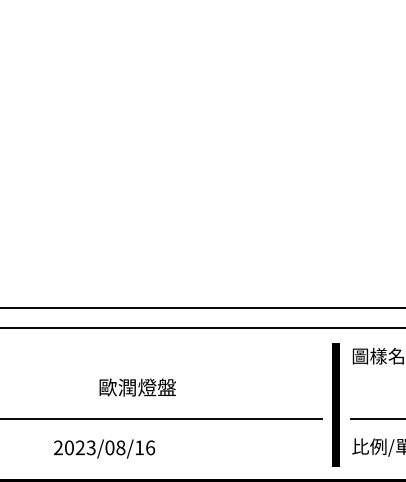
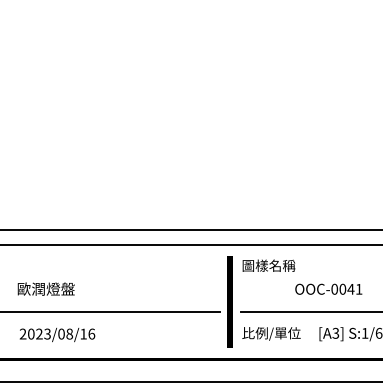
text: (136, 386) -> (45, 288), moved

